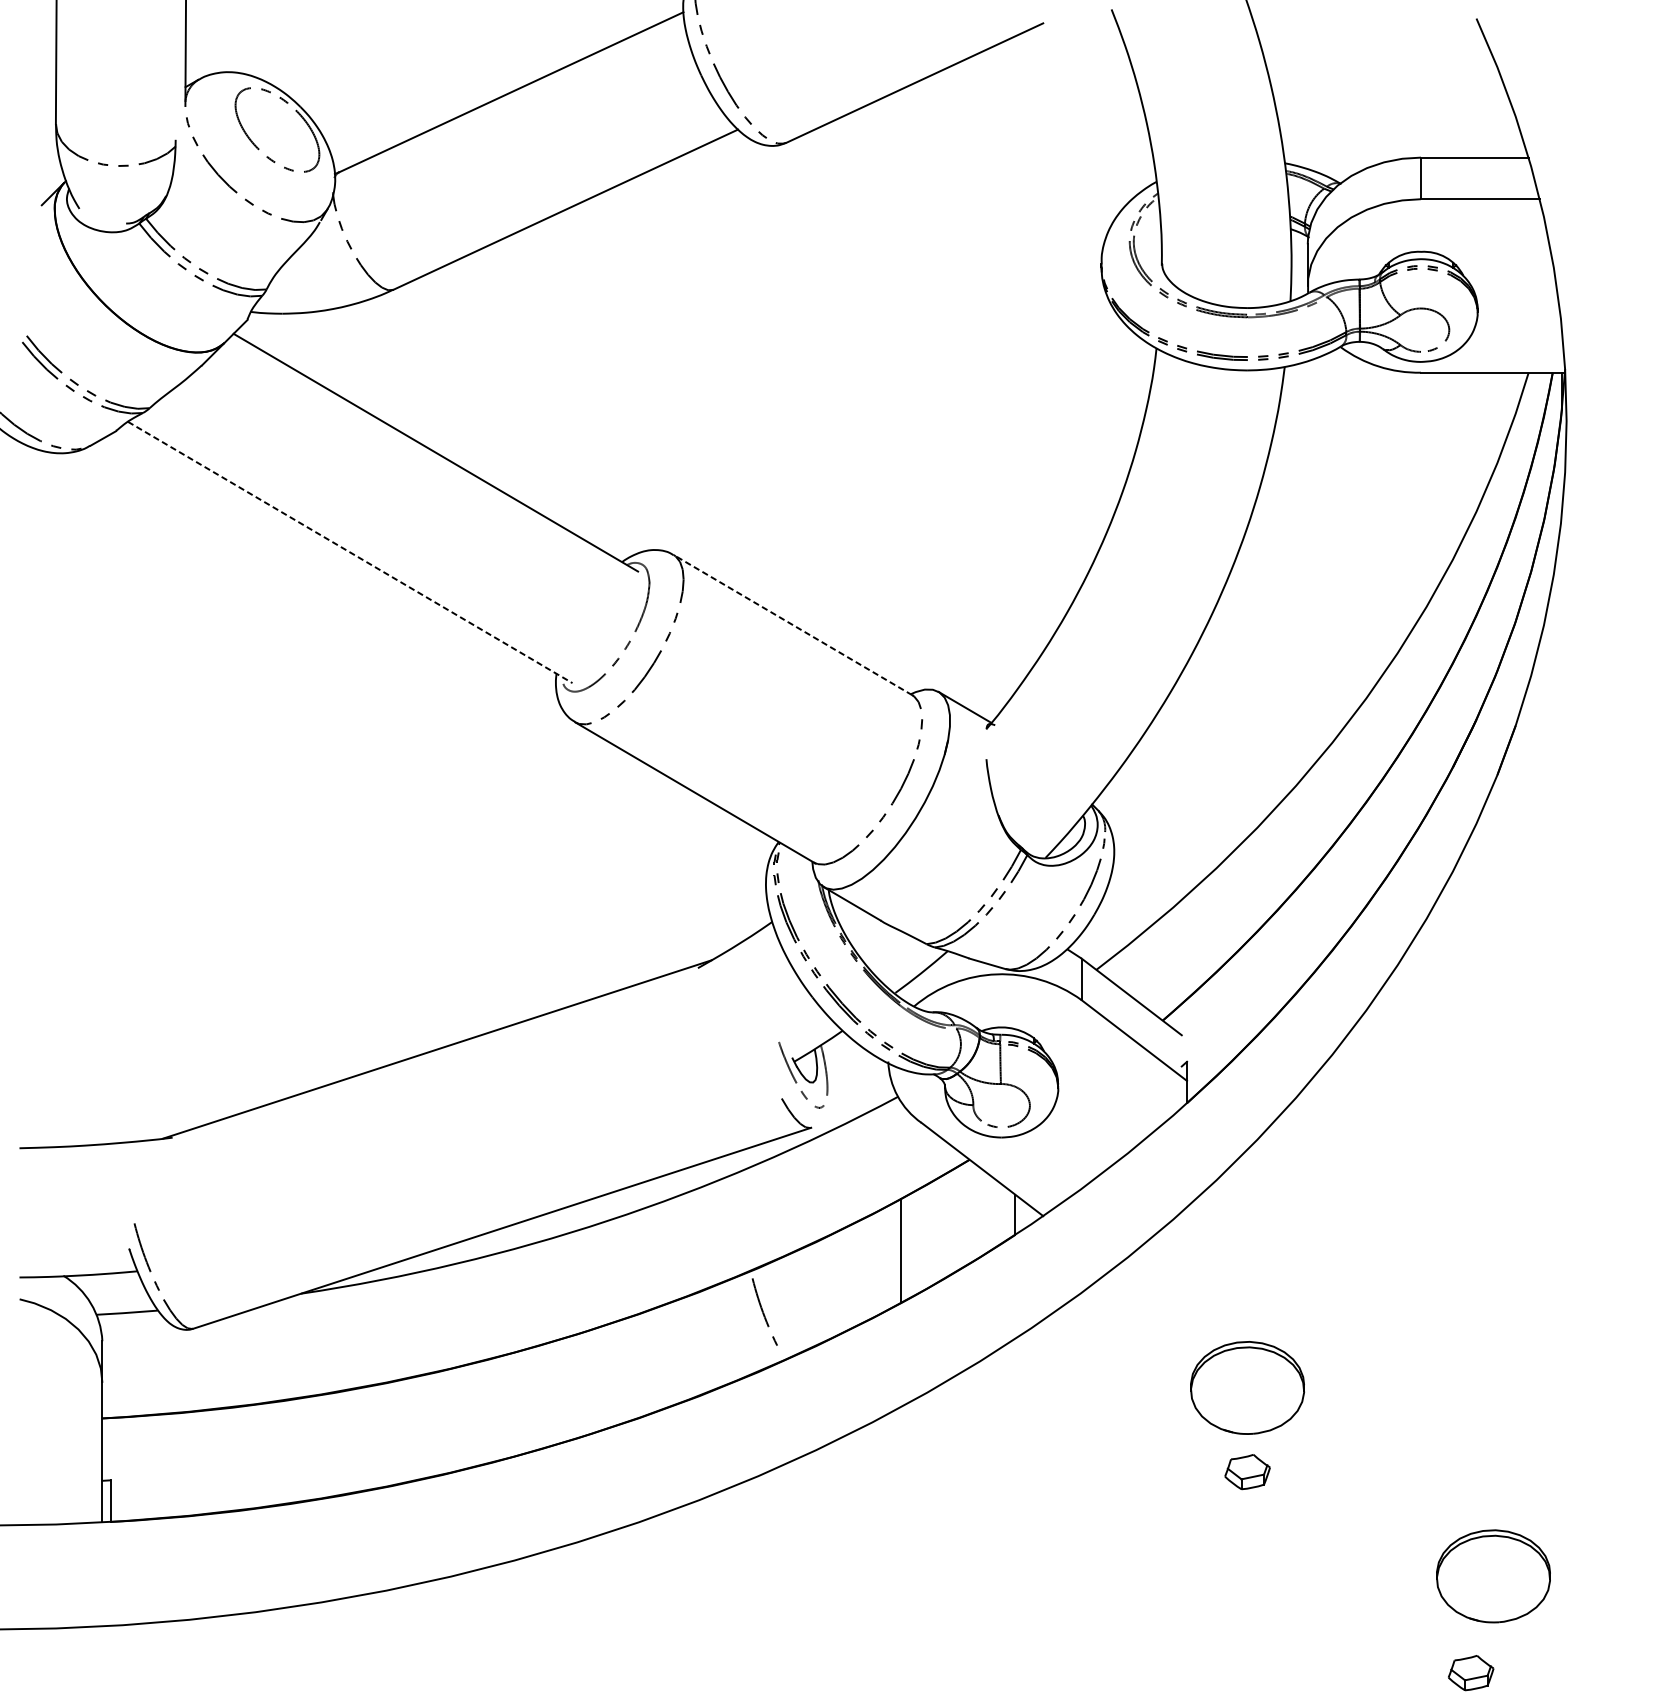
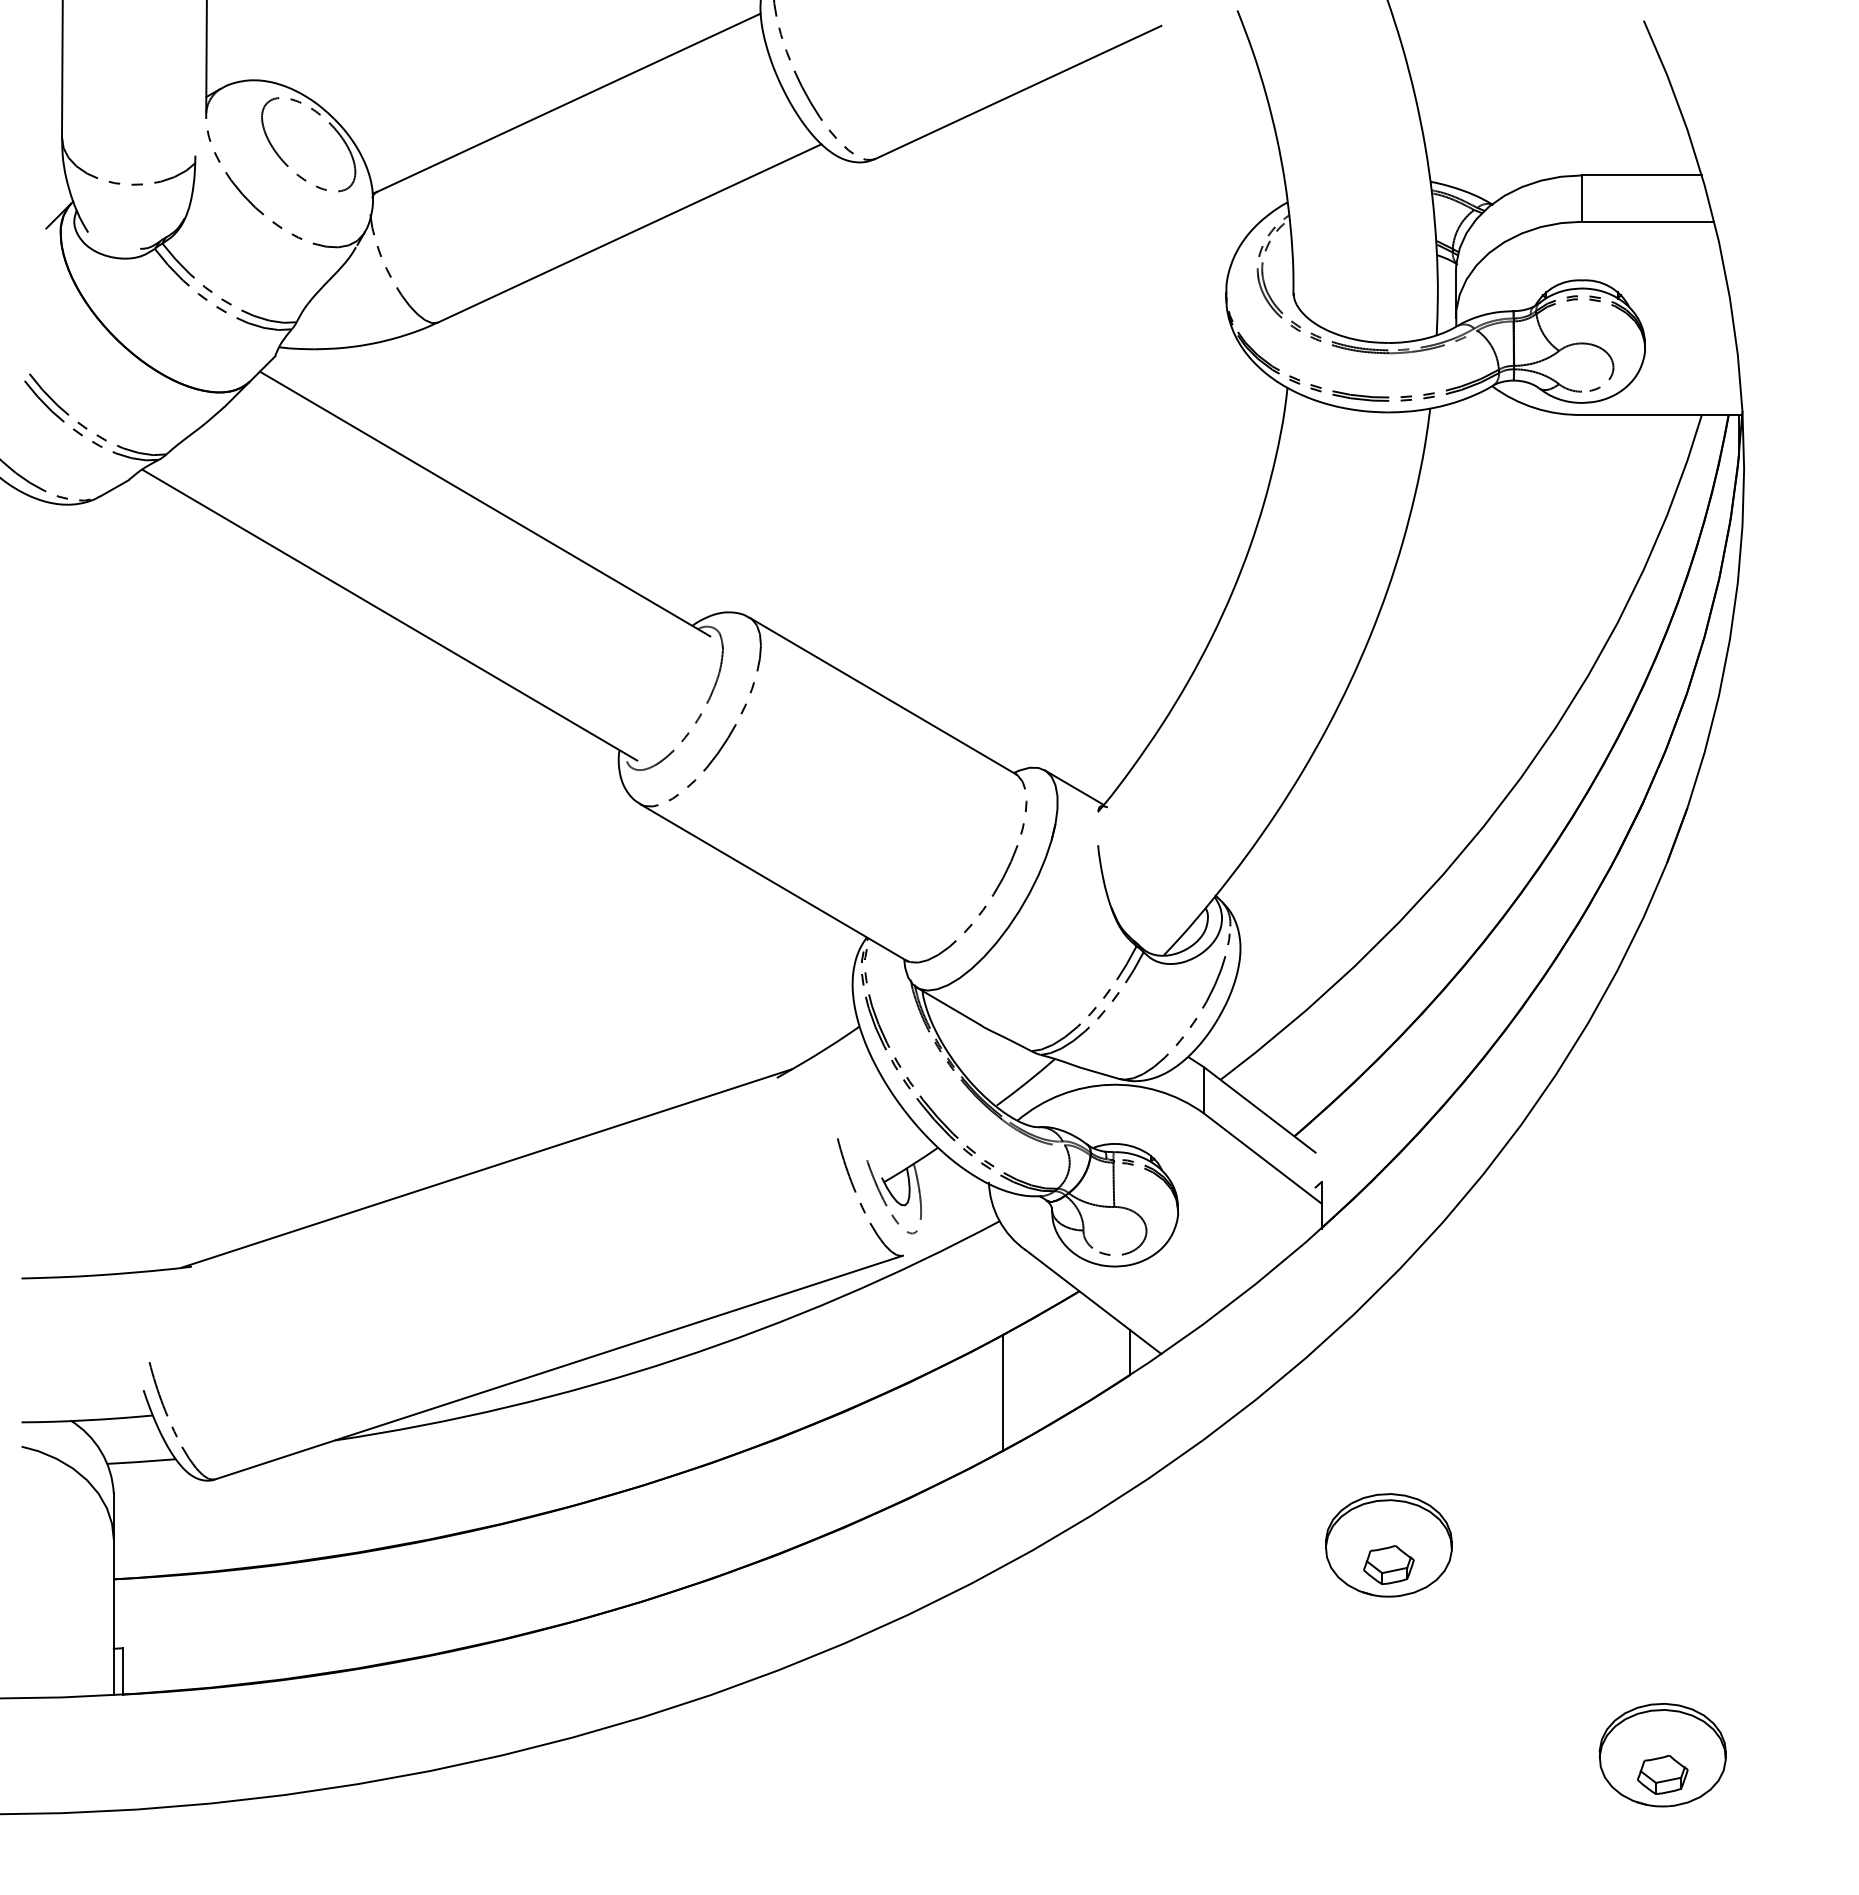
line: (350, 552) -> (390, 615), dashed -> solid
line: (792, 624) -> (882, 695), dashed -> solid
arc: (764, 1312) -> (850, 1176), moved
part: (1247, 1471) -> (1388, 1564), moved
part: (1470, 1672) -> (1662, 1774), moved

